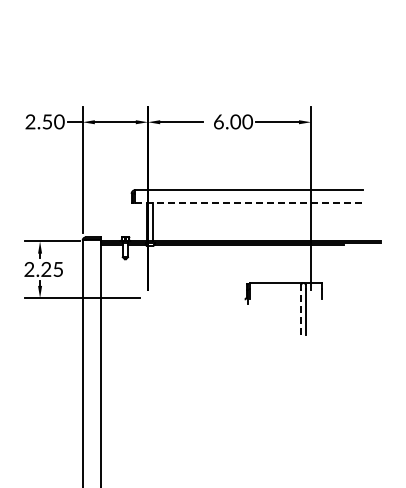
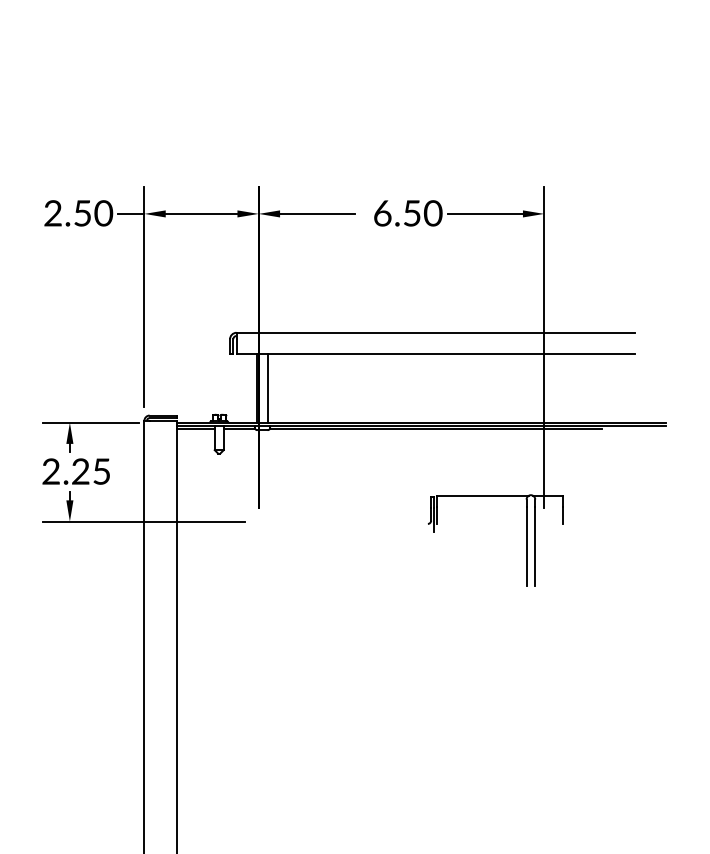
text: (235, 121) -> (411, 212), 6.00 -> 6.50
line: (249, 202) -> (436, 354), dashed -> solid
line: (301, 312) -> (527, 546), dashed -> solid

